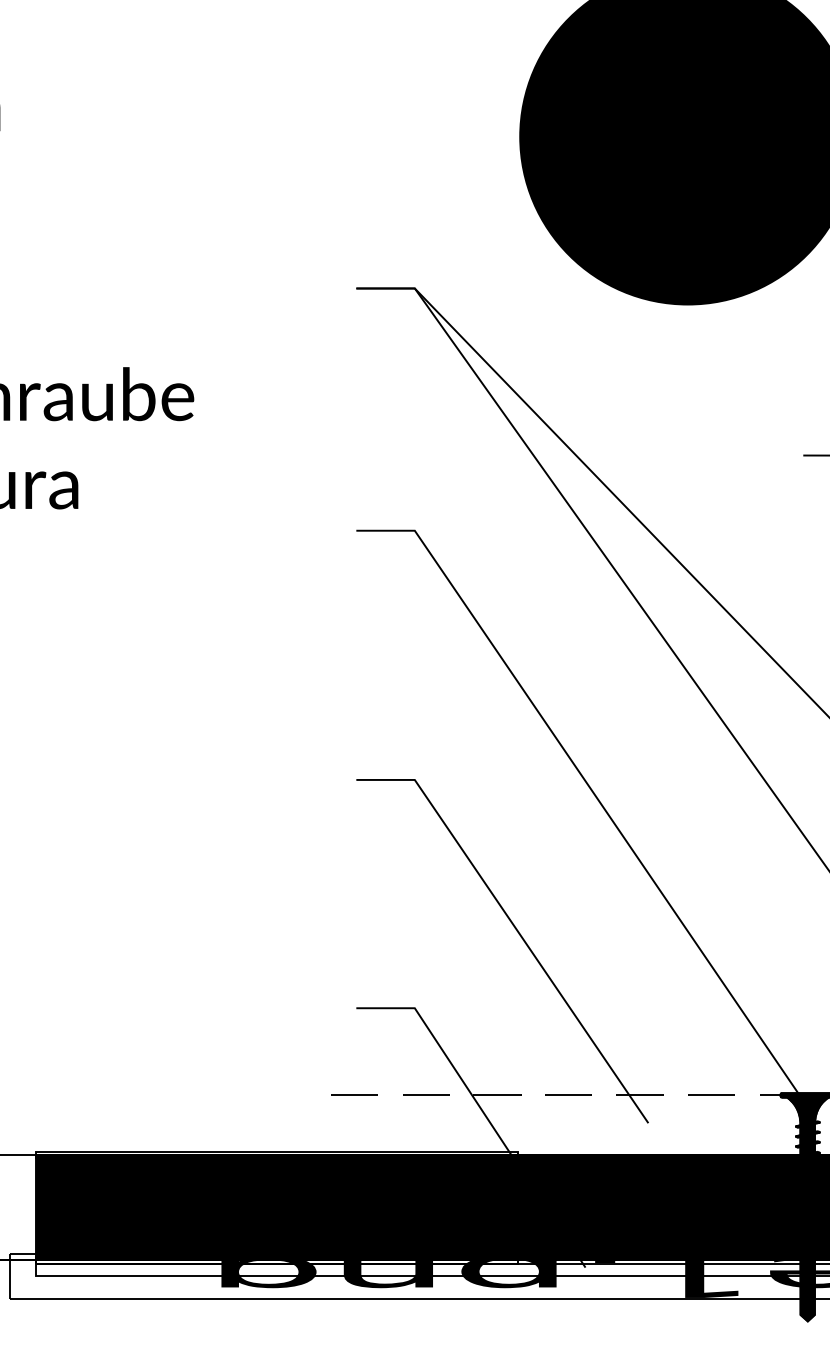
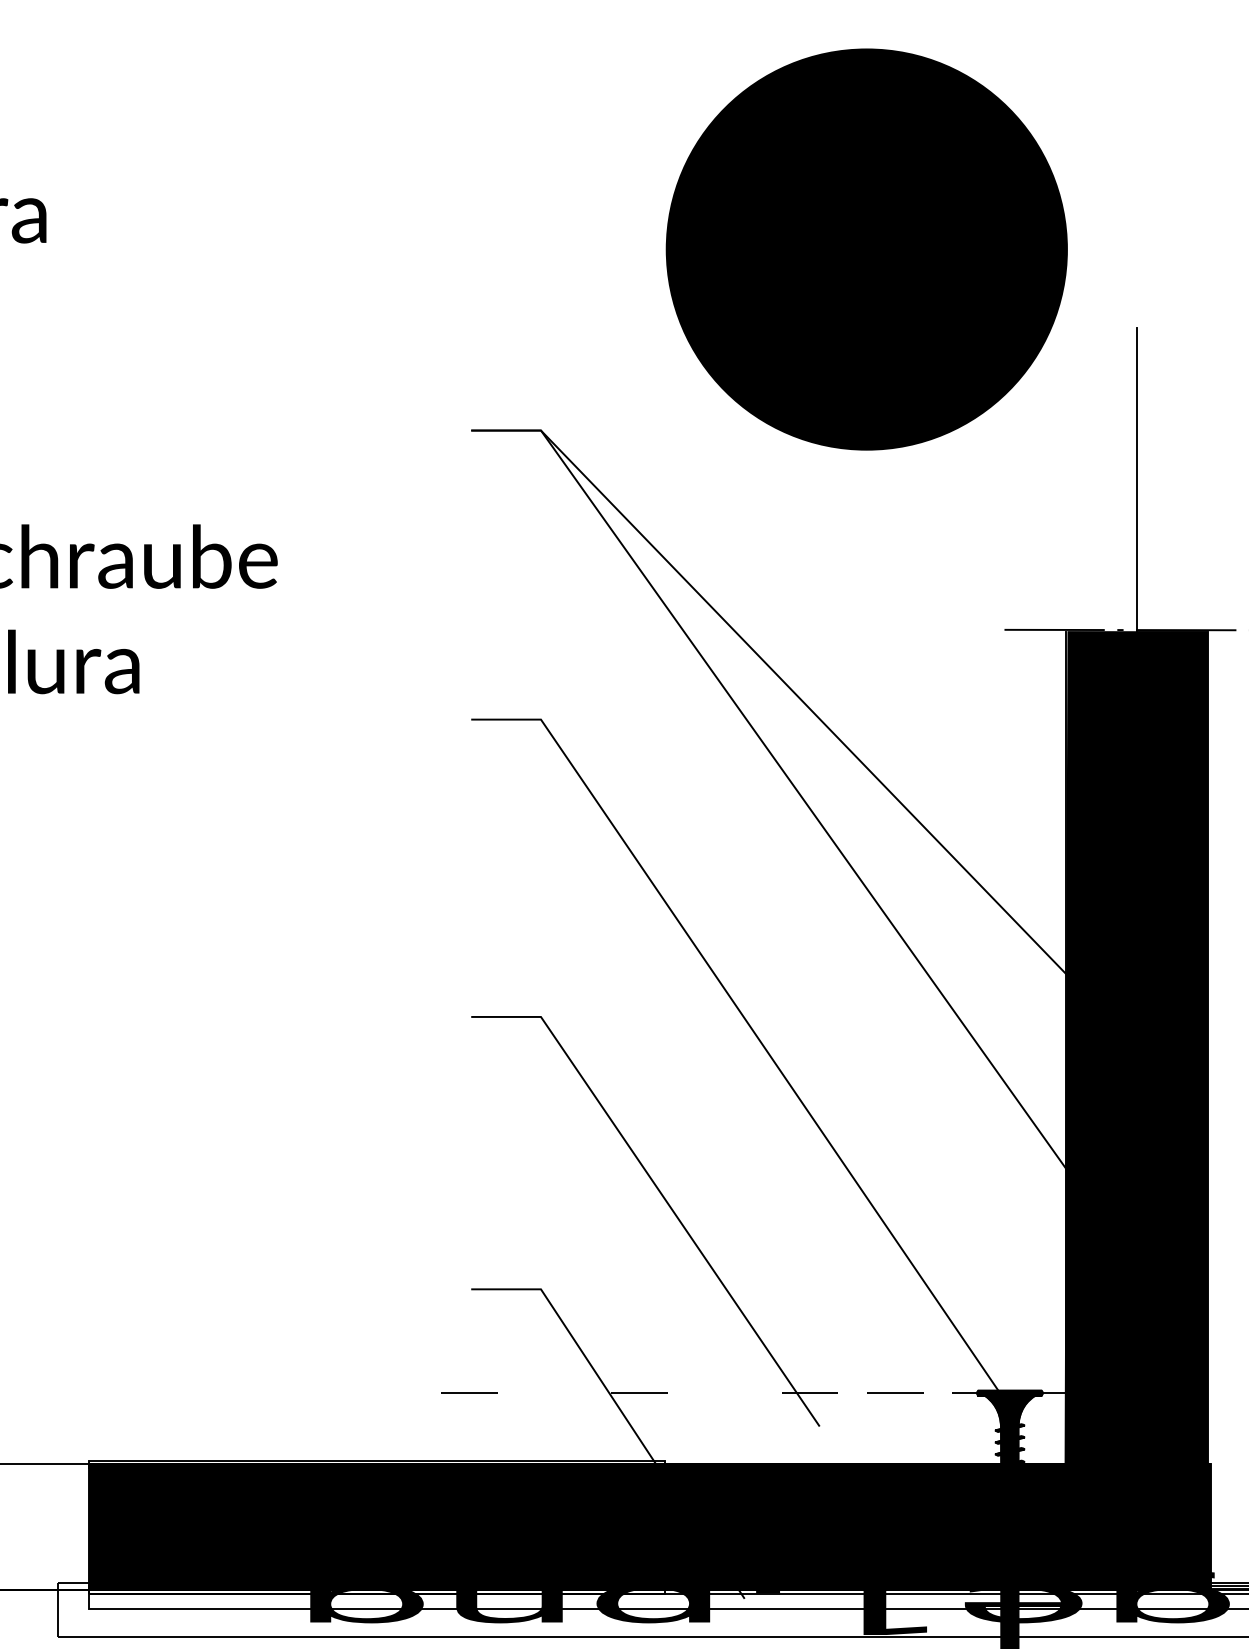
line: (426, 1094) -> (554, 1392), removed
line: (568, 1094) -> (724, 1392), removed

